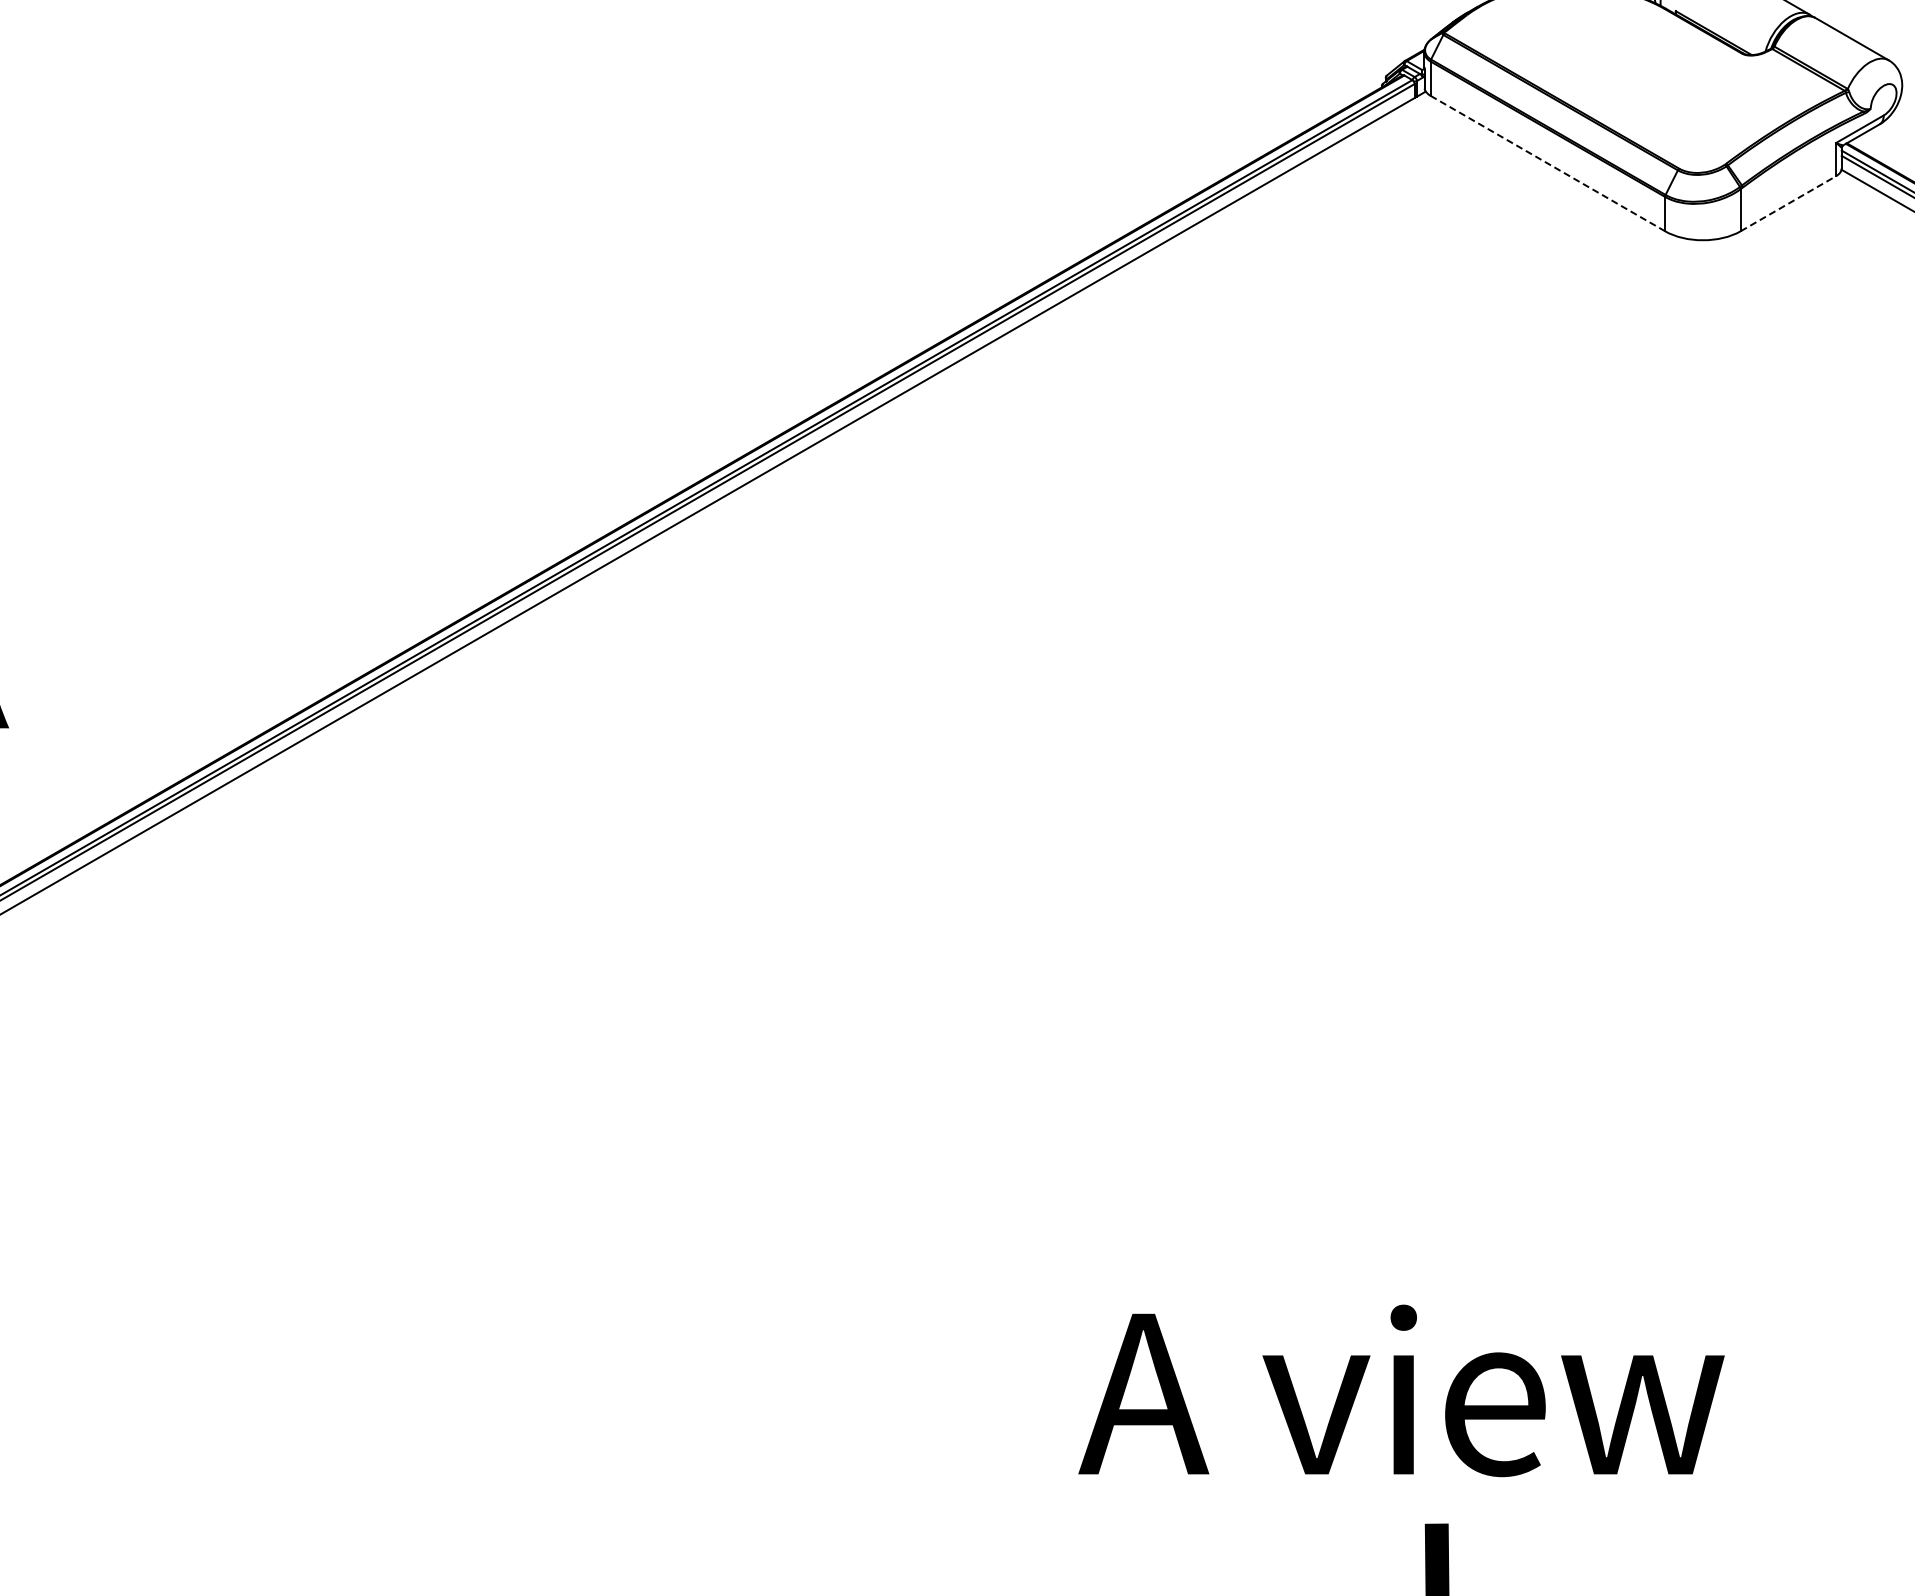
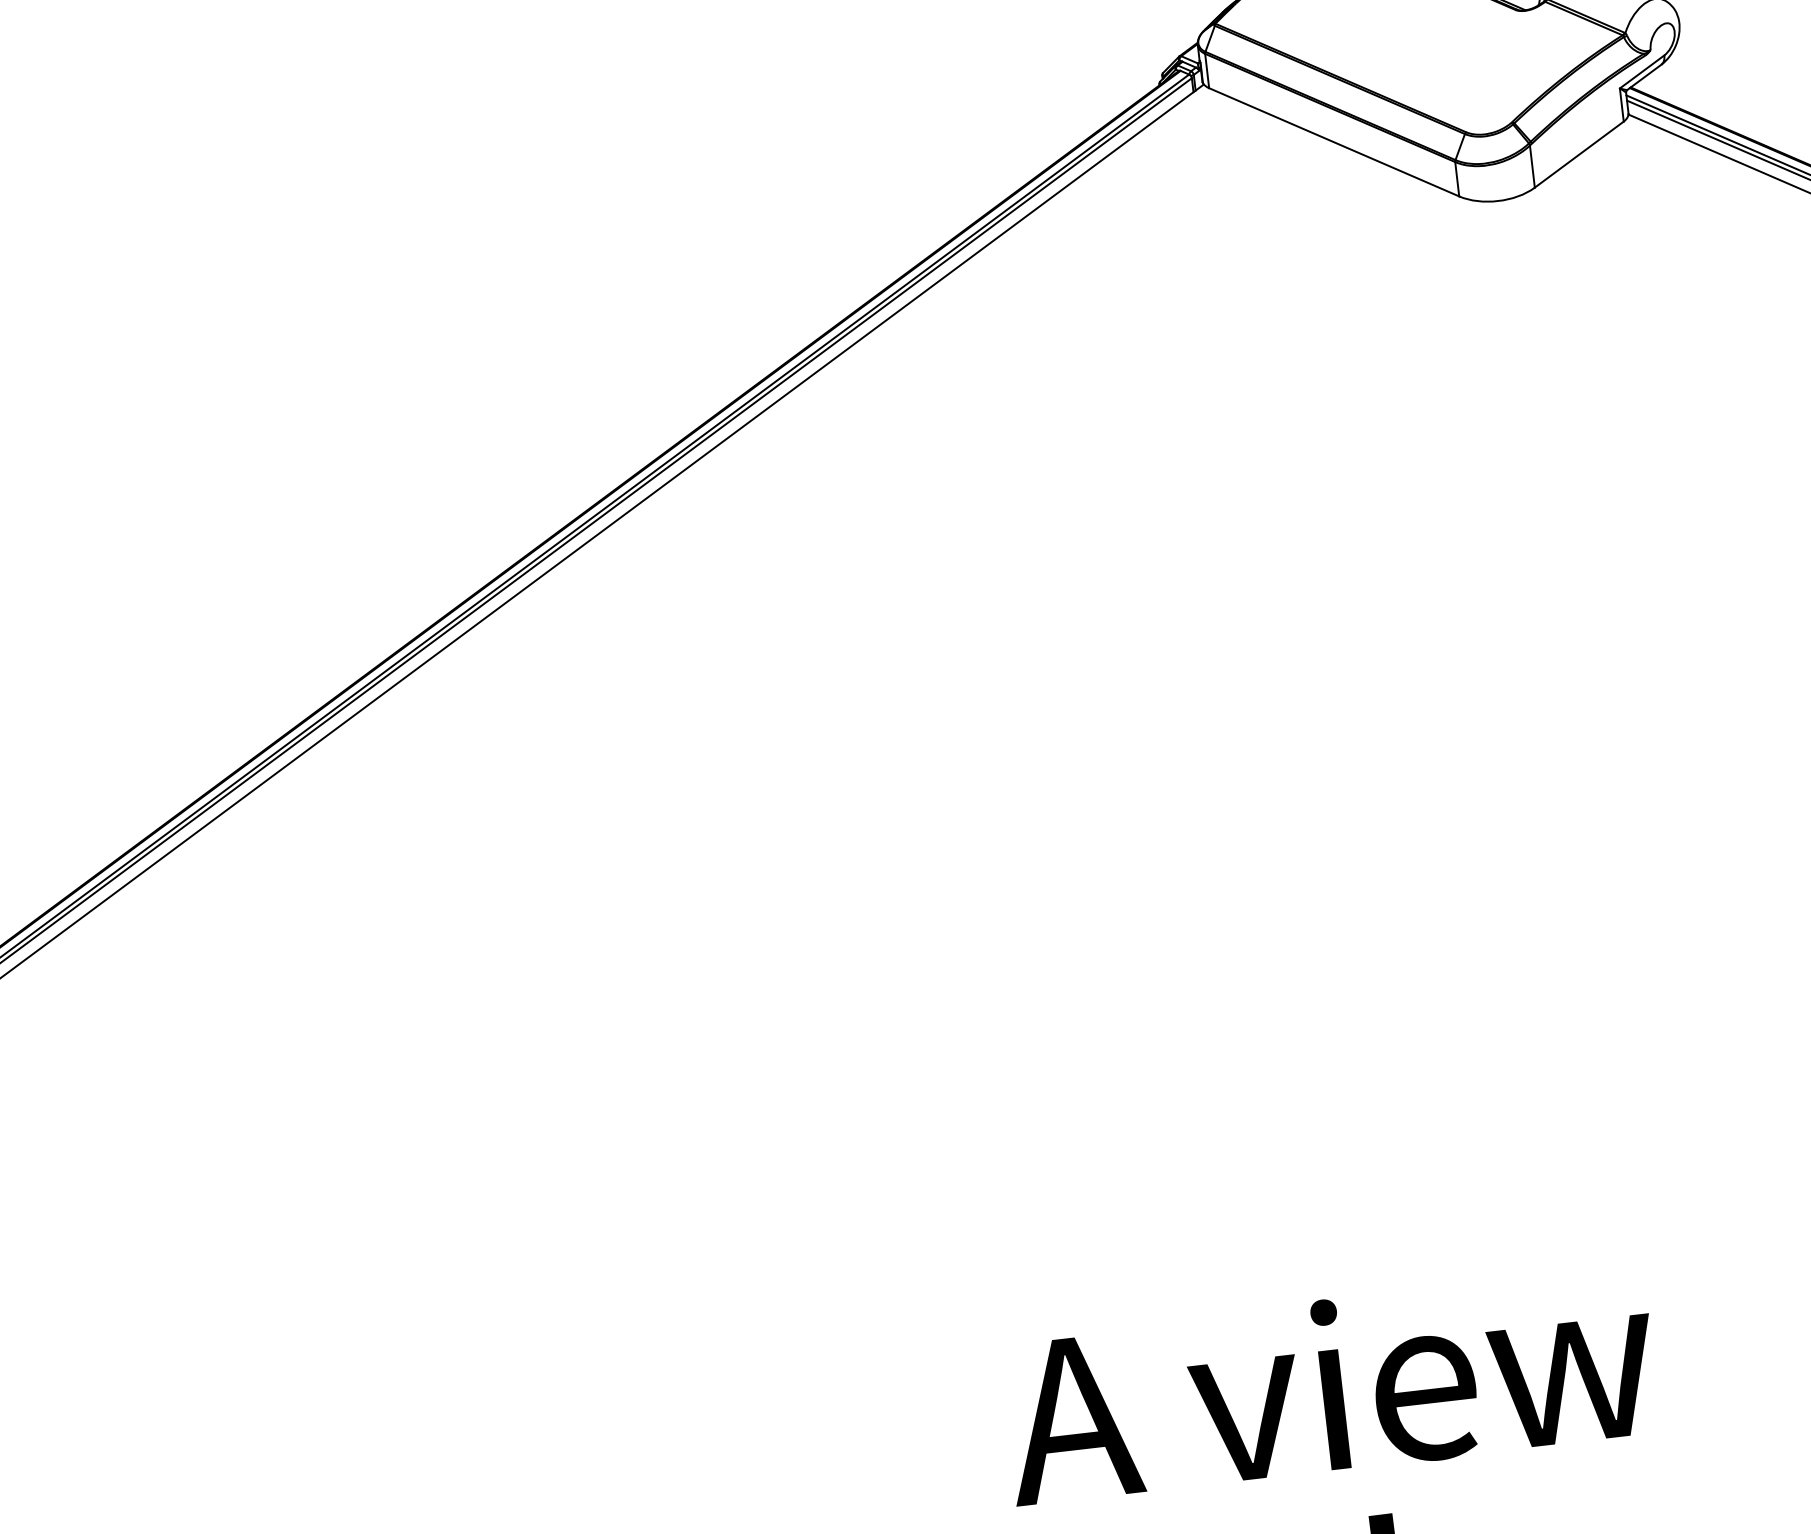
line: (1548, 163) -> (1334, 142), dashed -> solid
line: (1788, 203) -> (1579, 154), dashed -> solid

